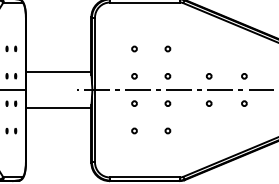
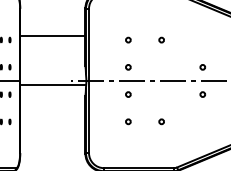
line: (58, 71) -> (52, 35), moved
circle: (167, 76) -> (161, 67), removed
circle: (167, 103) -> (161, 94), removed
line: (58, 108) -> (52, 85), moved

